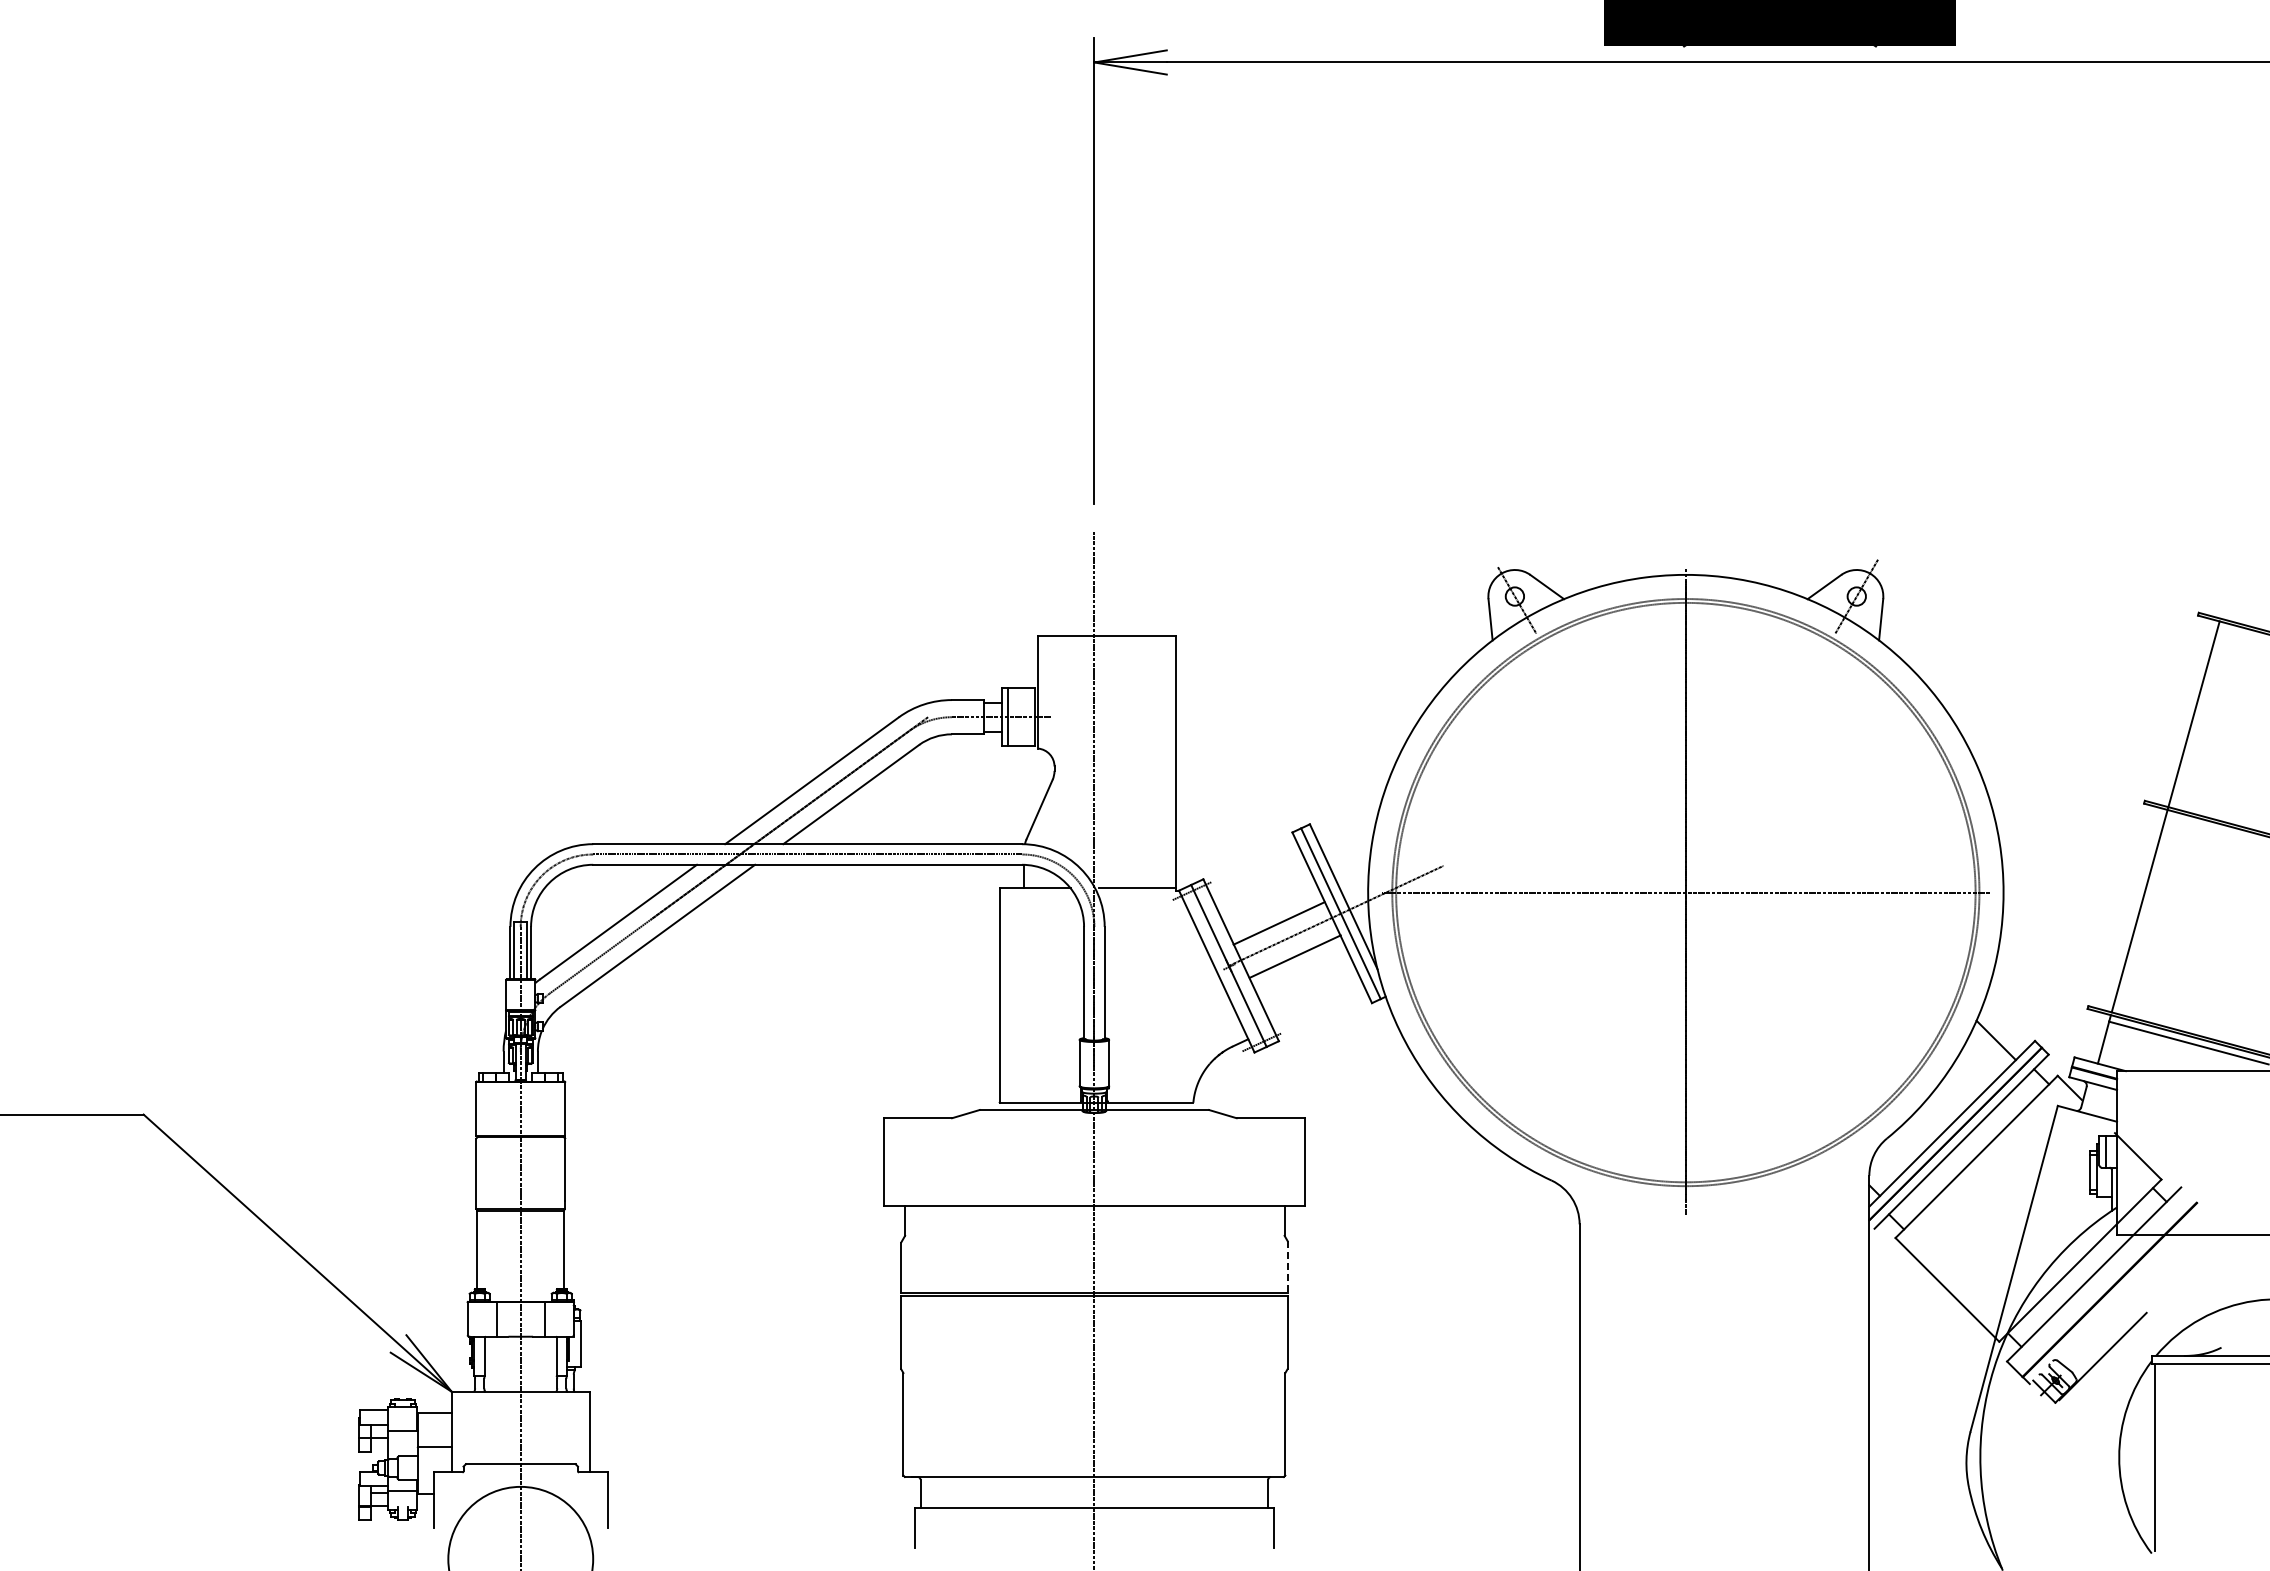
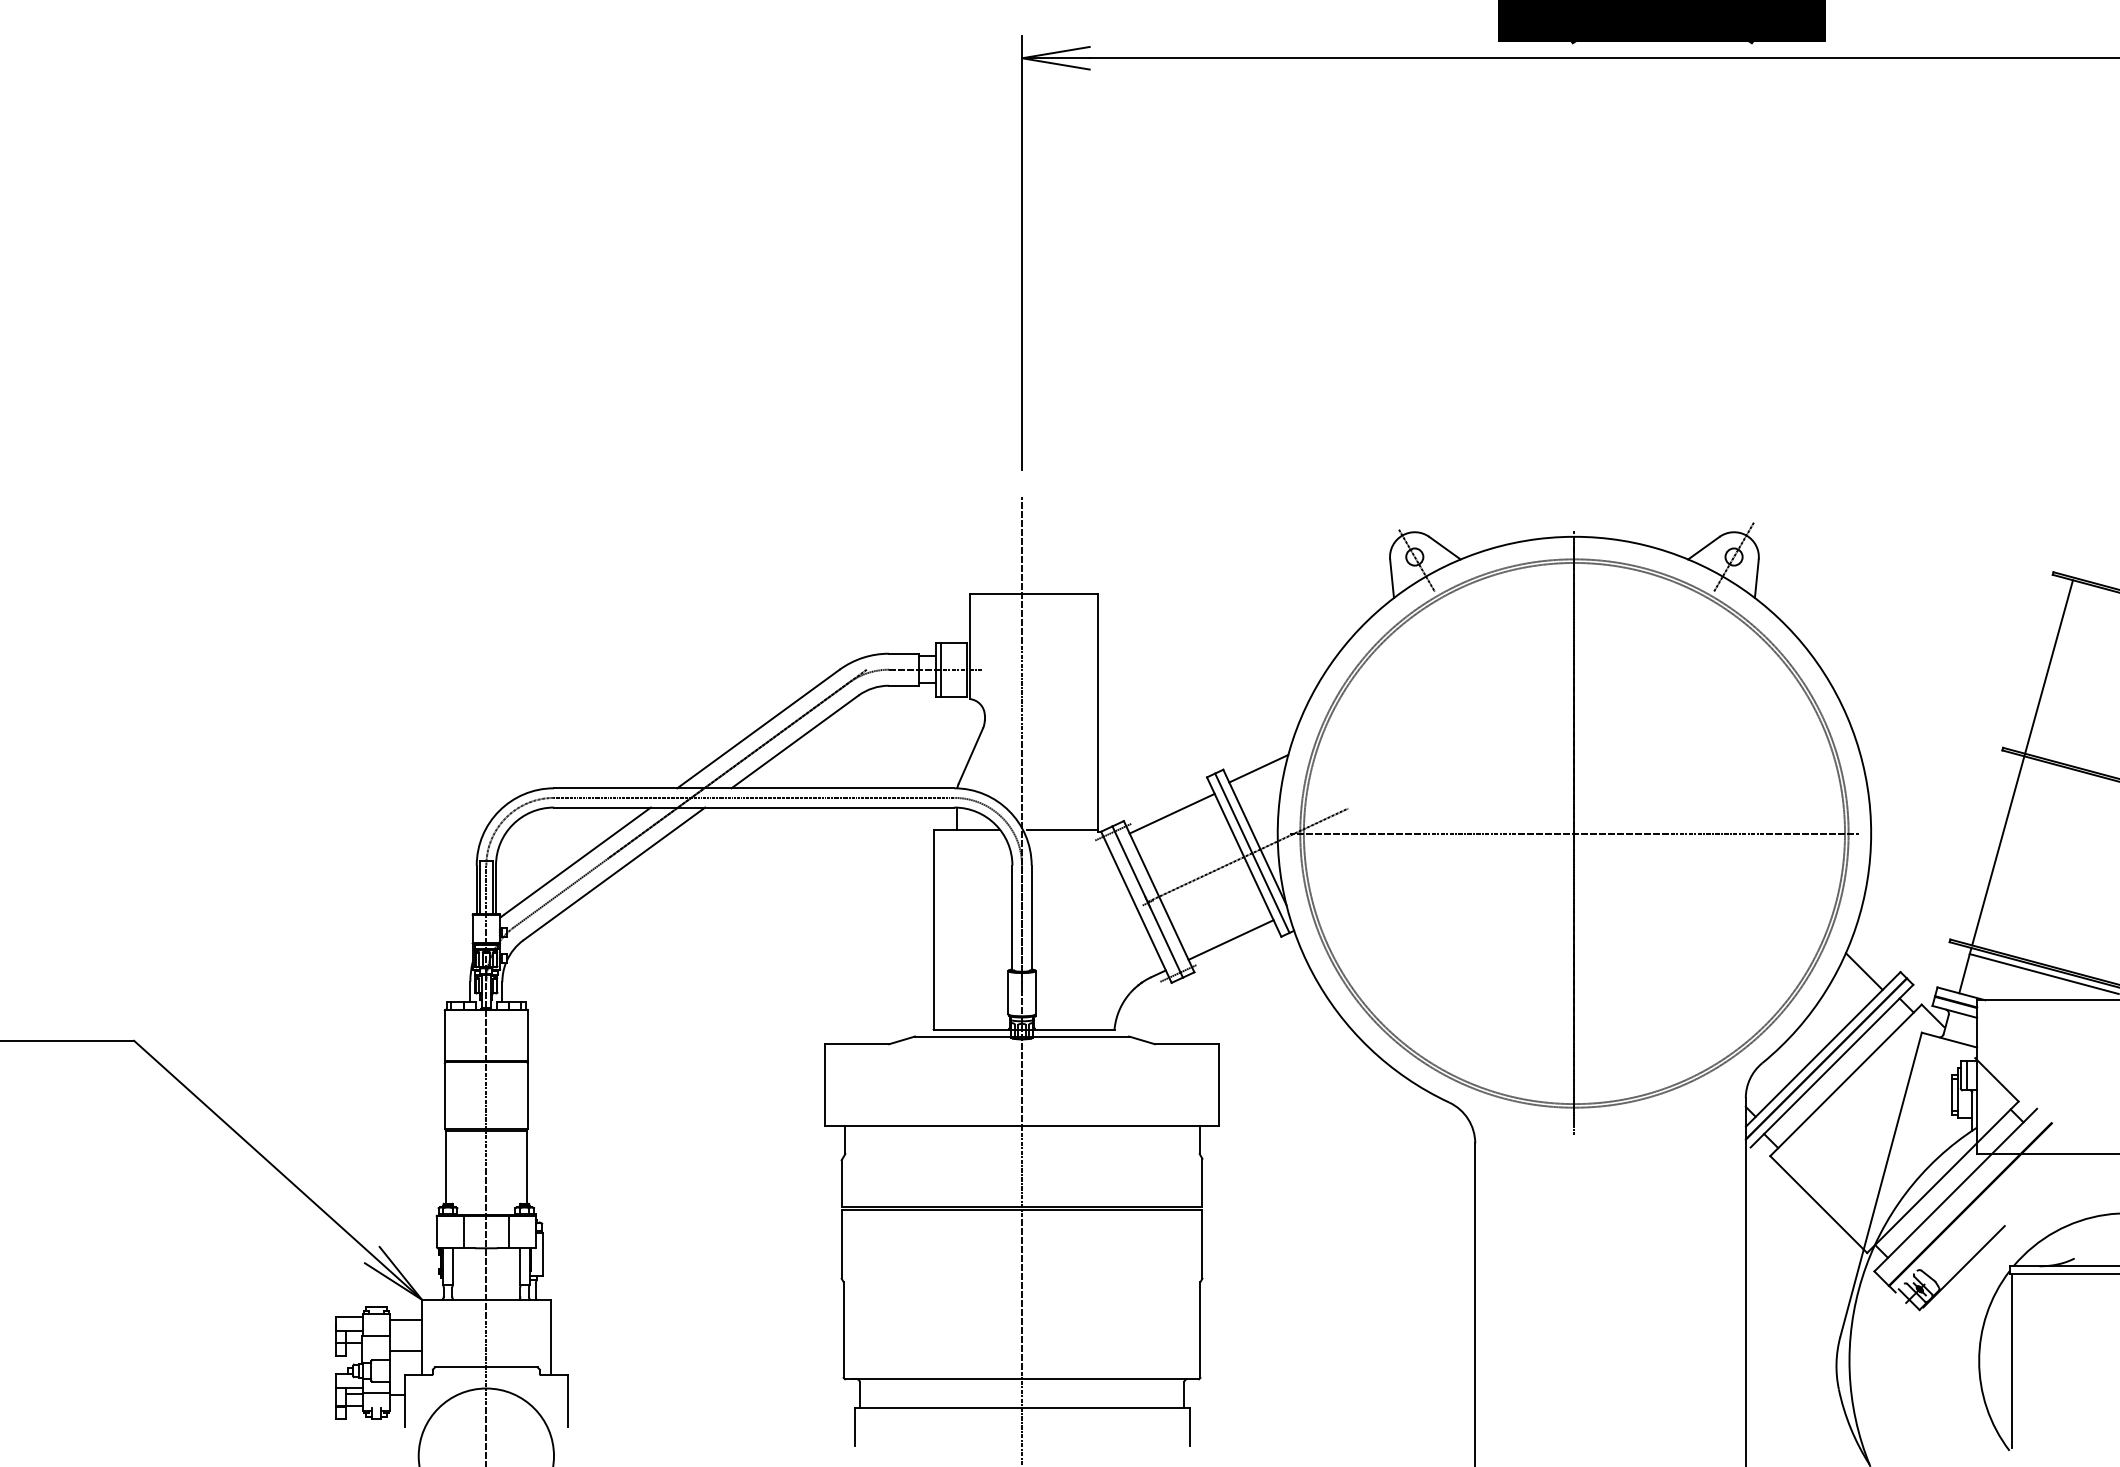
line: (1347, 822) -> (1258, 768), added
line: (1278, 923) -> (1171, 813), moved
line: (1294, 956) -> (1230, 939), moved
line: (1287, 1267) -> (1202, 1183), dashed -> solid

